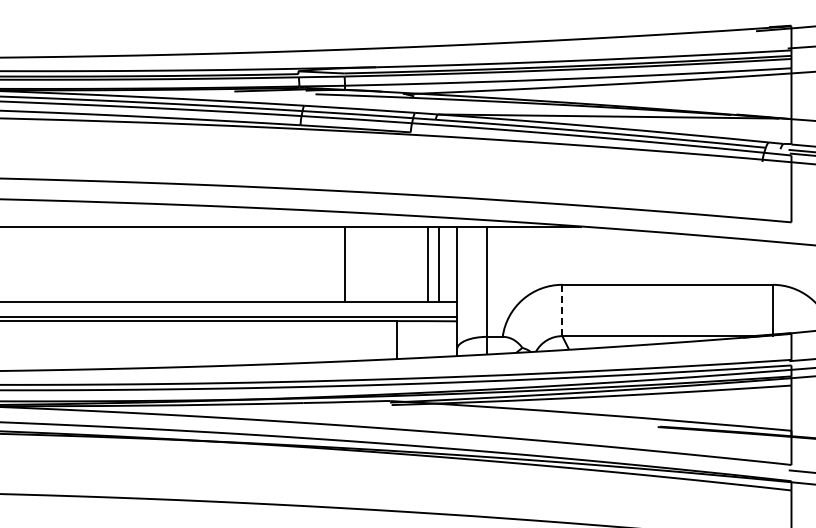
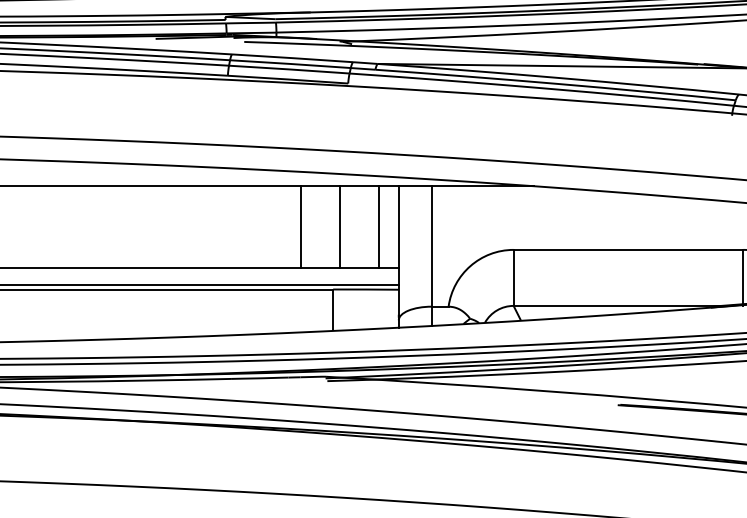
line: (345, 263) -> (300, 226), moved
line: (428, 263) -> (340, 226), moved
line: (562, 310) -> (513, 277), dashed -> solid

